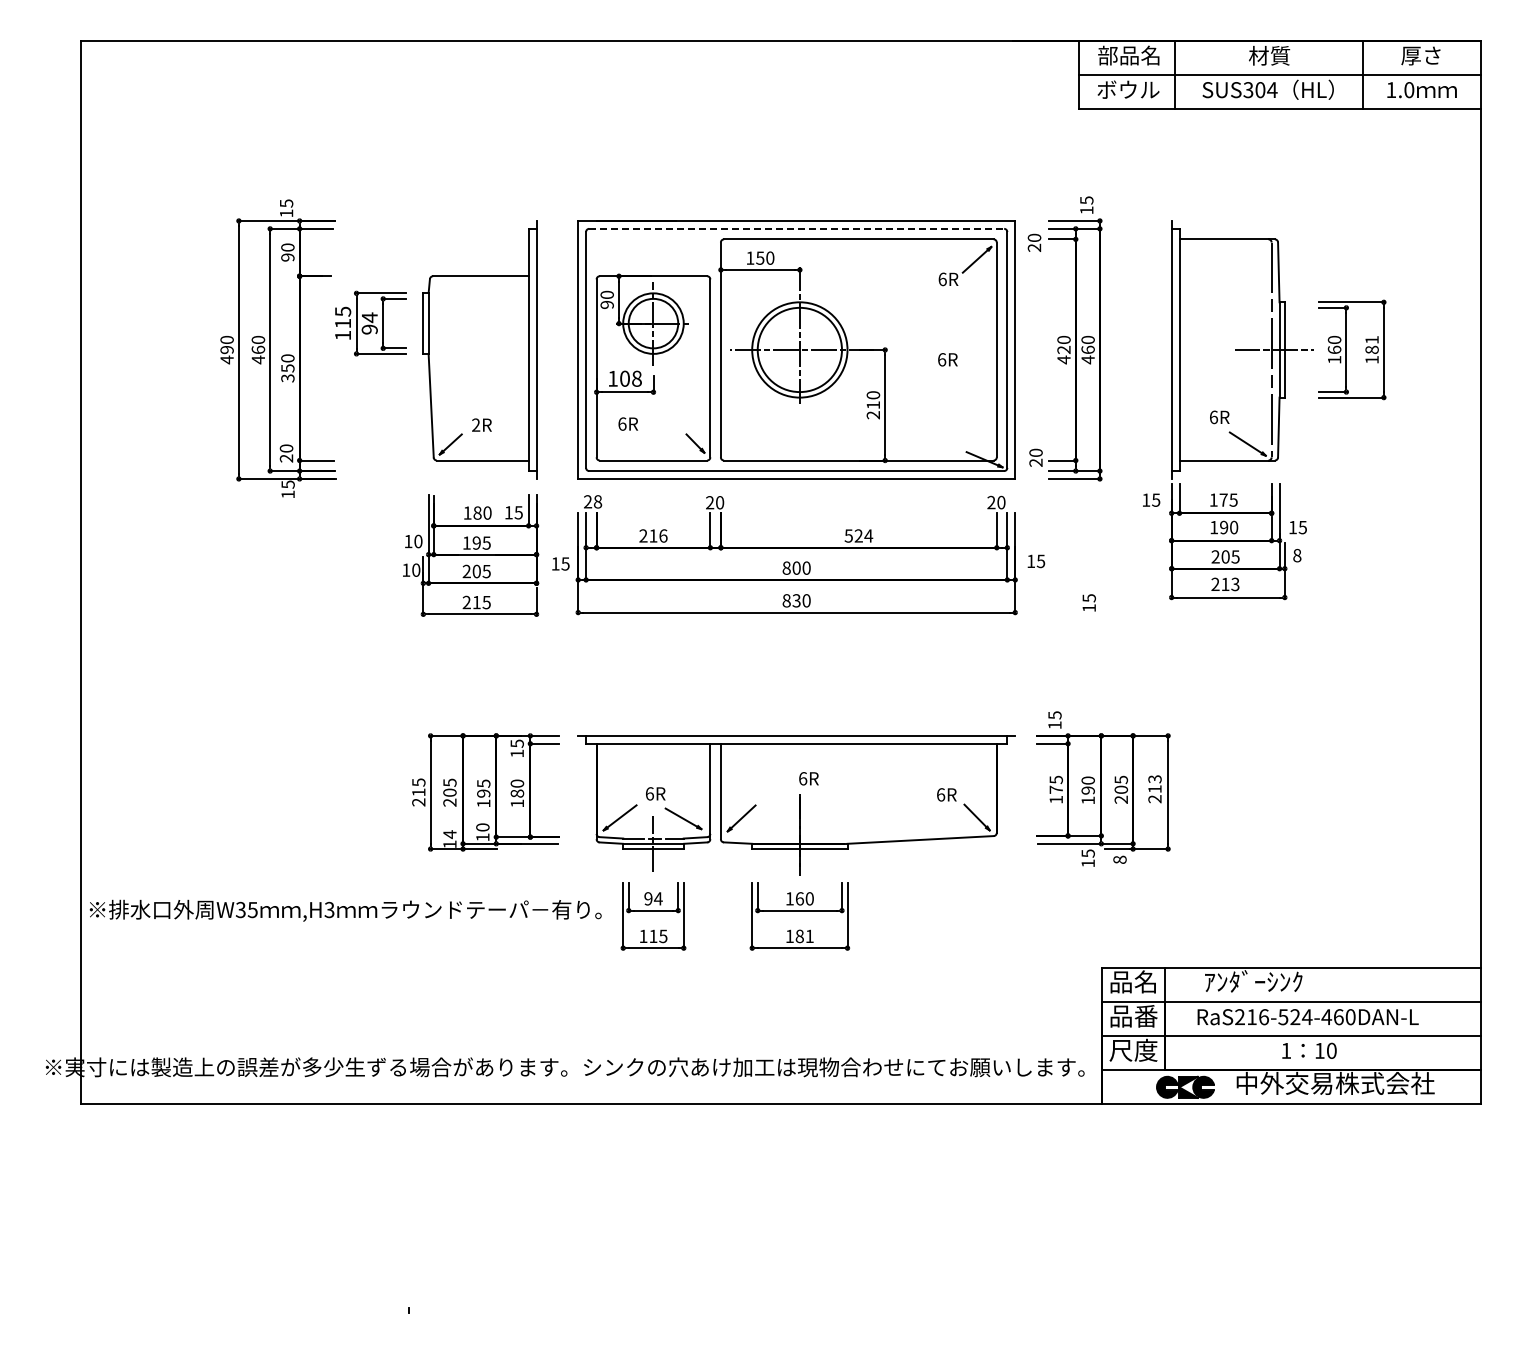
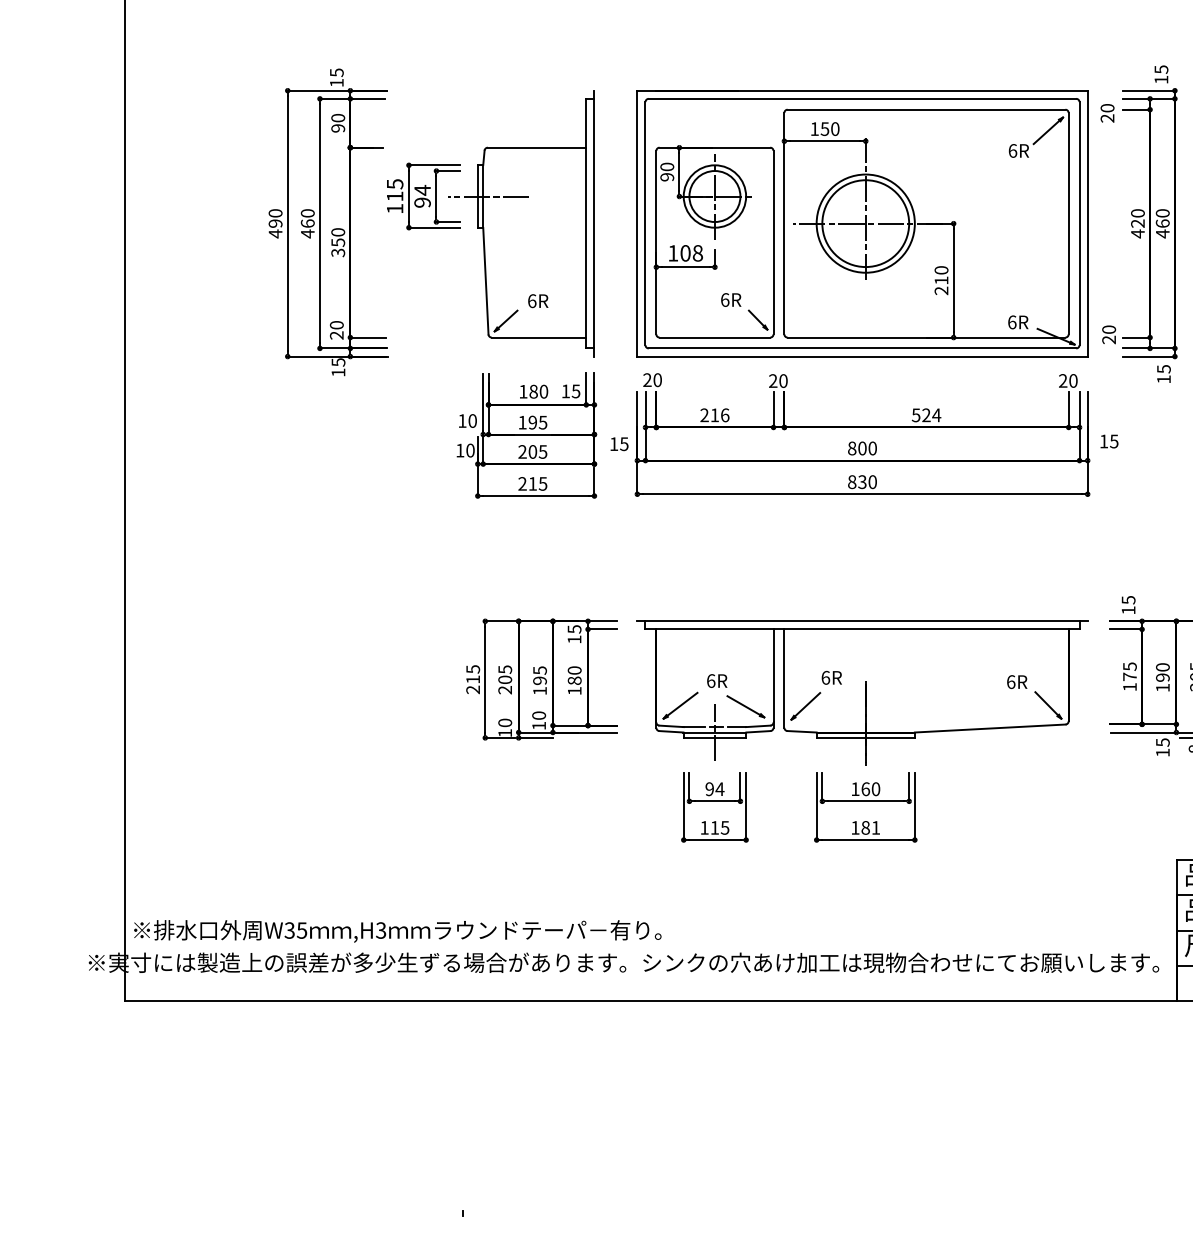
line: (797, 228) -> (863, 98), dashed -> solid
line: (433, 323) -> (488, 196), added
text: (947, 359) -> (1017, 322), moved
text: (627, 423) -> (730, 299), moved
text: (476, 424) -> (532, 300), 2R -> 6R
text: (598, 501) -> (658, 379), 28 -> 20
text: (1088, 602) -> (1163, 373), moved
text: (808, 778) -> (831, 677), moved
text: (449, 834) -> (504, 722), 14 -> 10
text: (345, 910) -> (397, 931), moved

